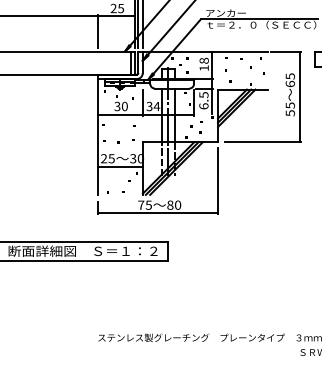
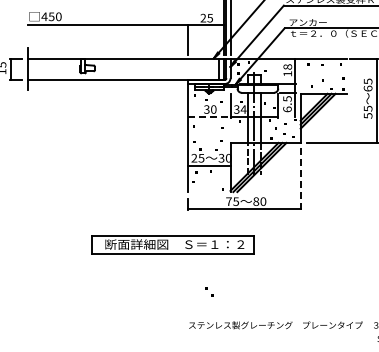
line: (120, 114) -> (209, 117), solid -> dashed
line: (217, 181) -> (300, 179), solid -> dashed
part: (120, 187) -> (209, 291), moved

